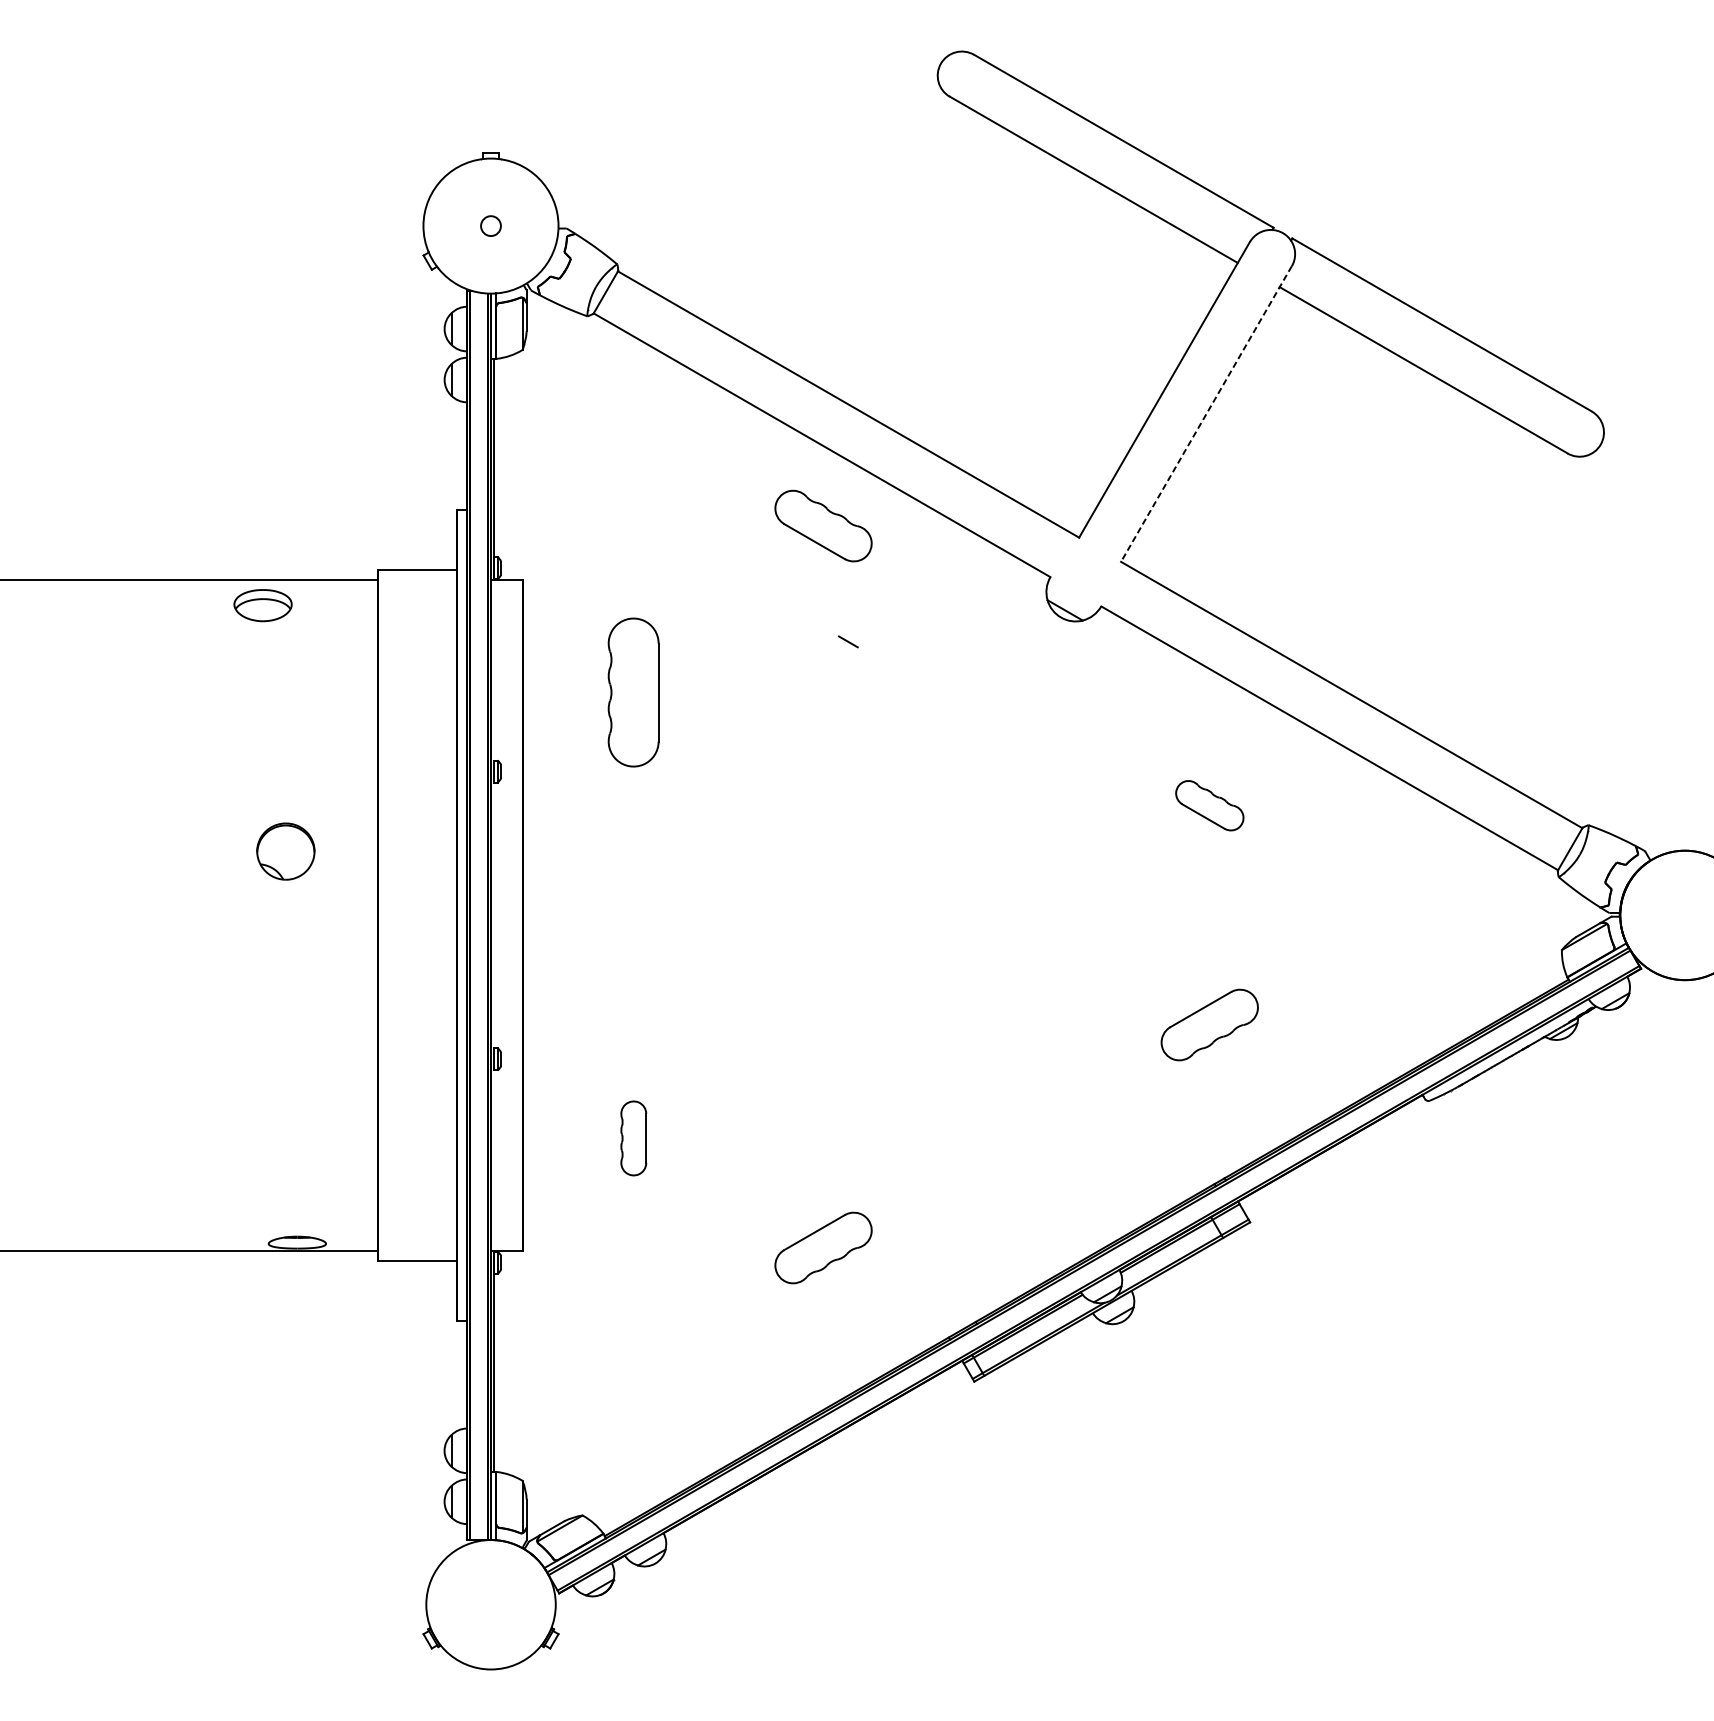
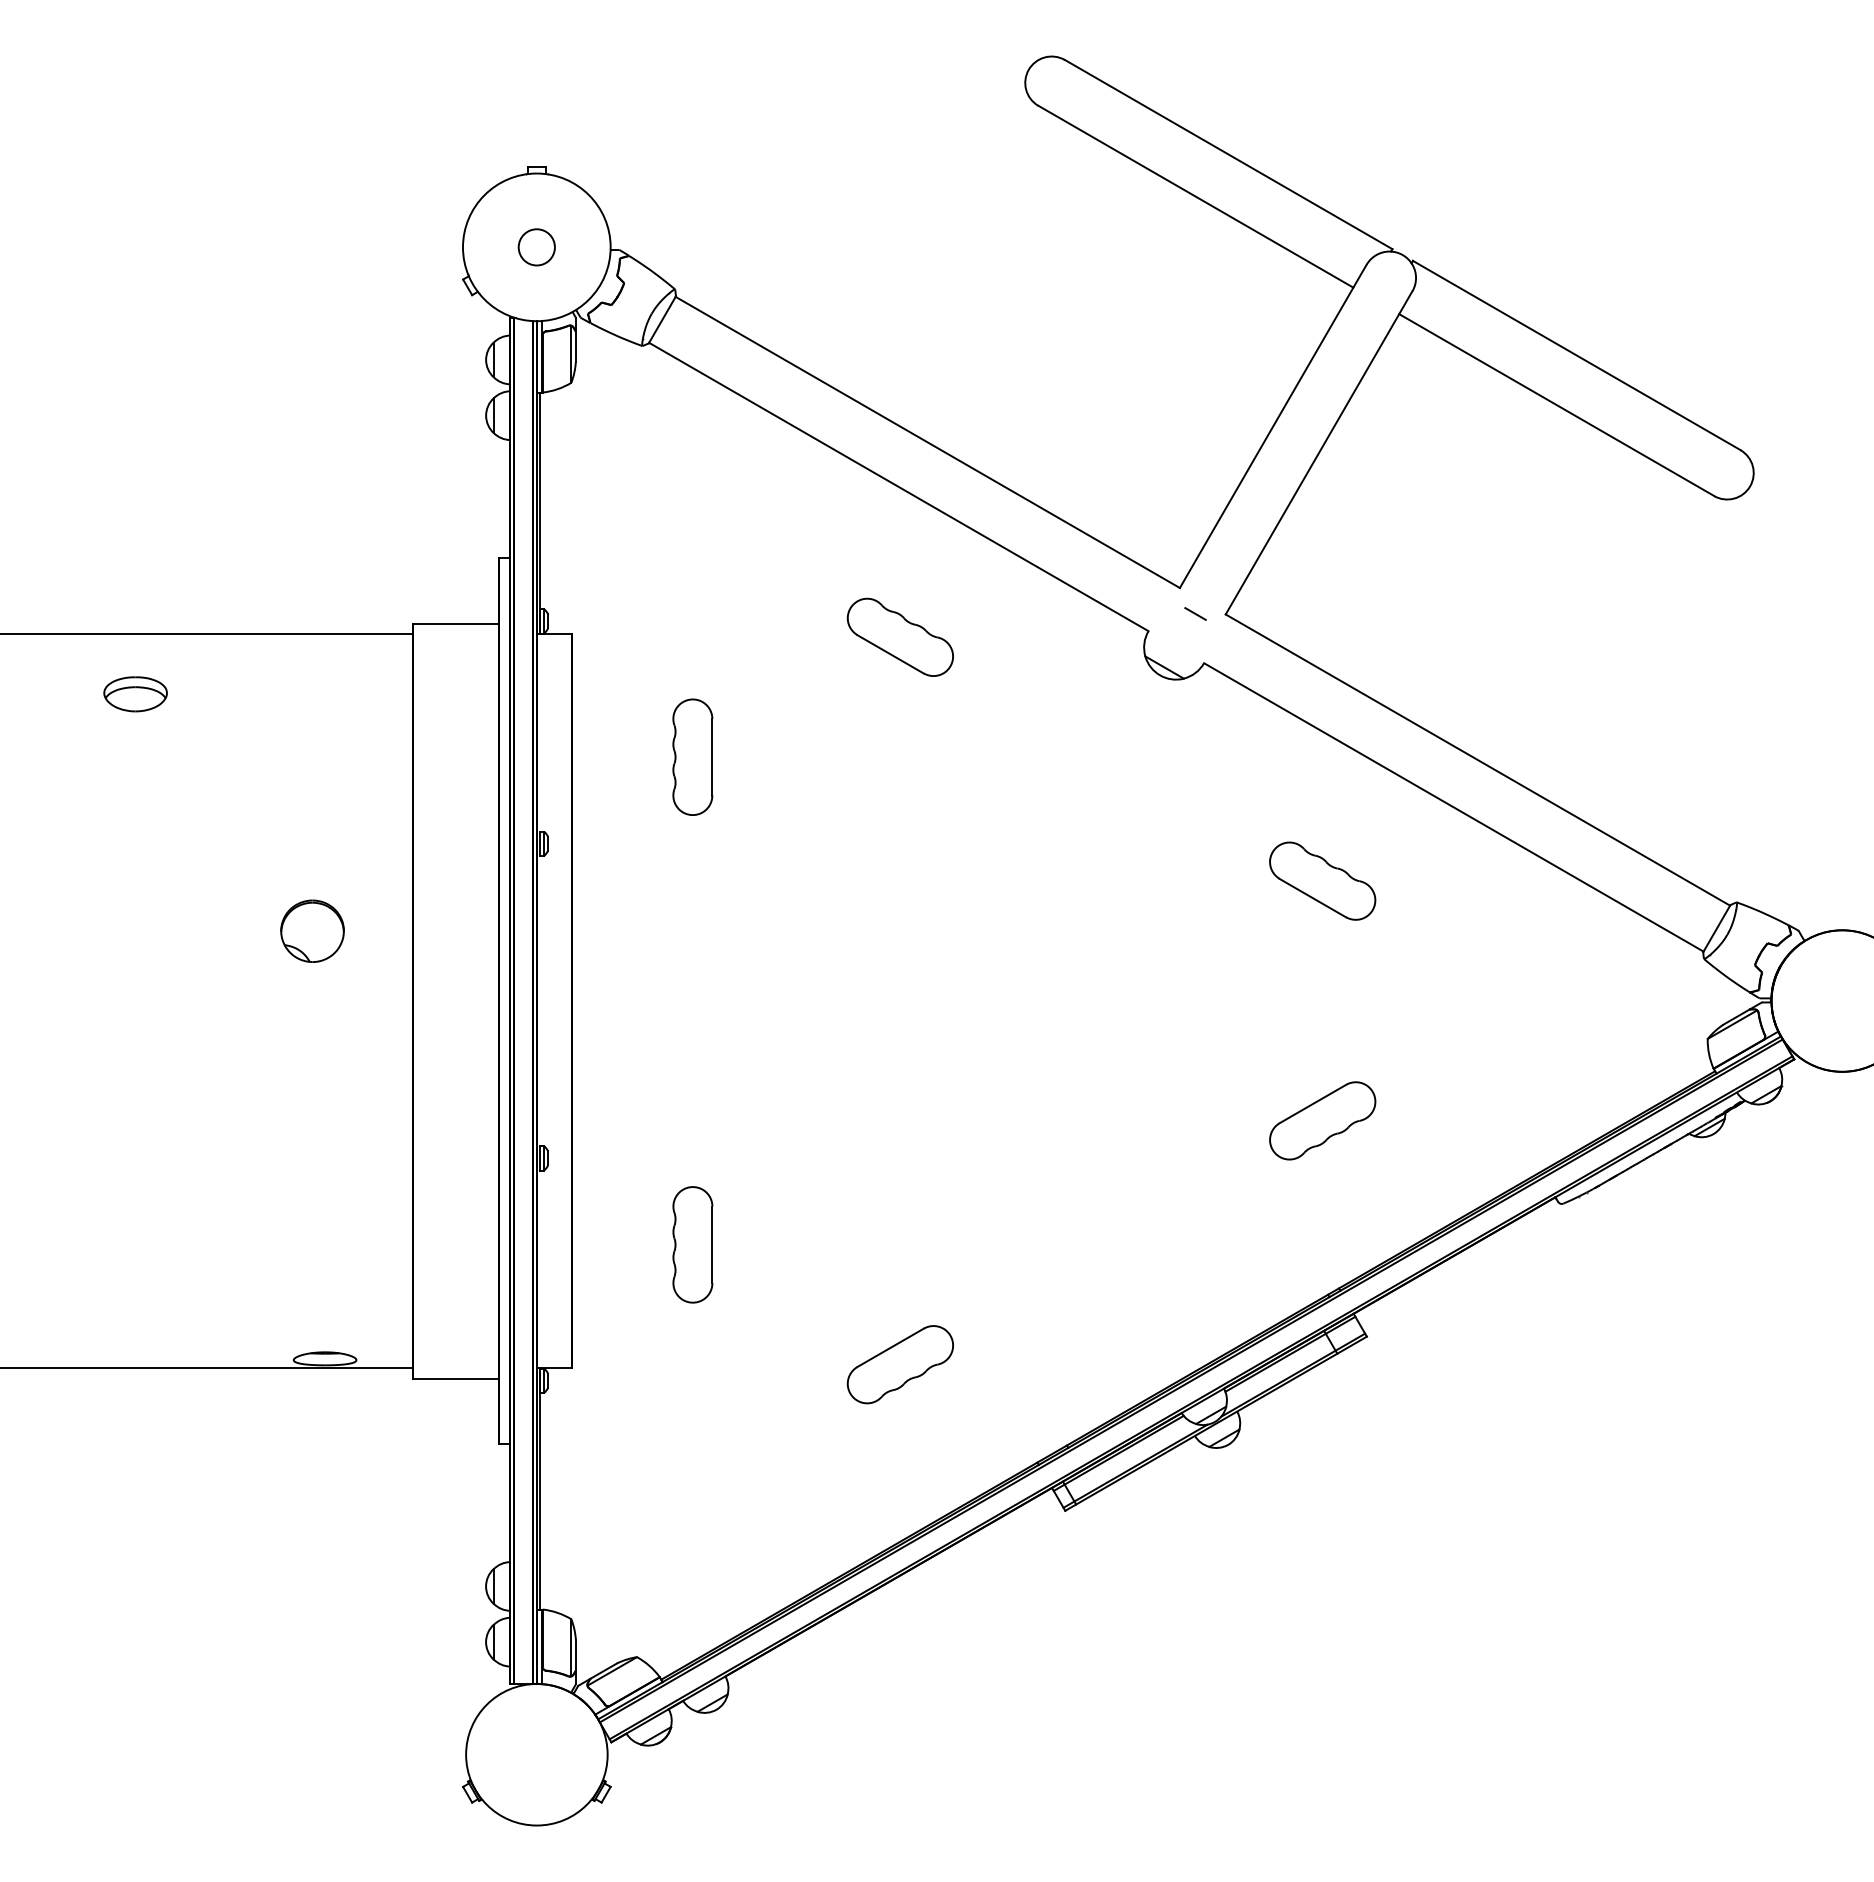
circle: (490, 226) -> (536, 247), size x1.67
line: (1206, 413) -> (1319, 452), dashed -> solid
part: (822, 525) -> (899, 636), moved
part: (262, 605) -> (135, 694), moved
line: (848, 641) -> (1195, 613), moved
part: (633, 691) -> (692, 756), size x0.71
part: (1209, 805) -> (1322, 880), size x1.43
part: (633, 1138) -> (692, 1244), size x1.43

